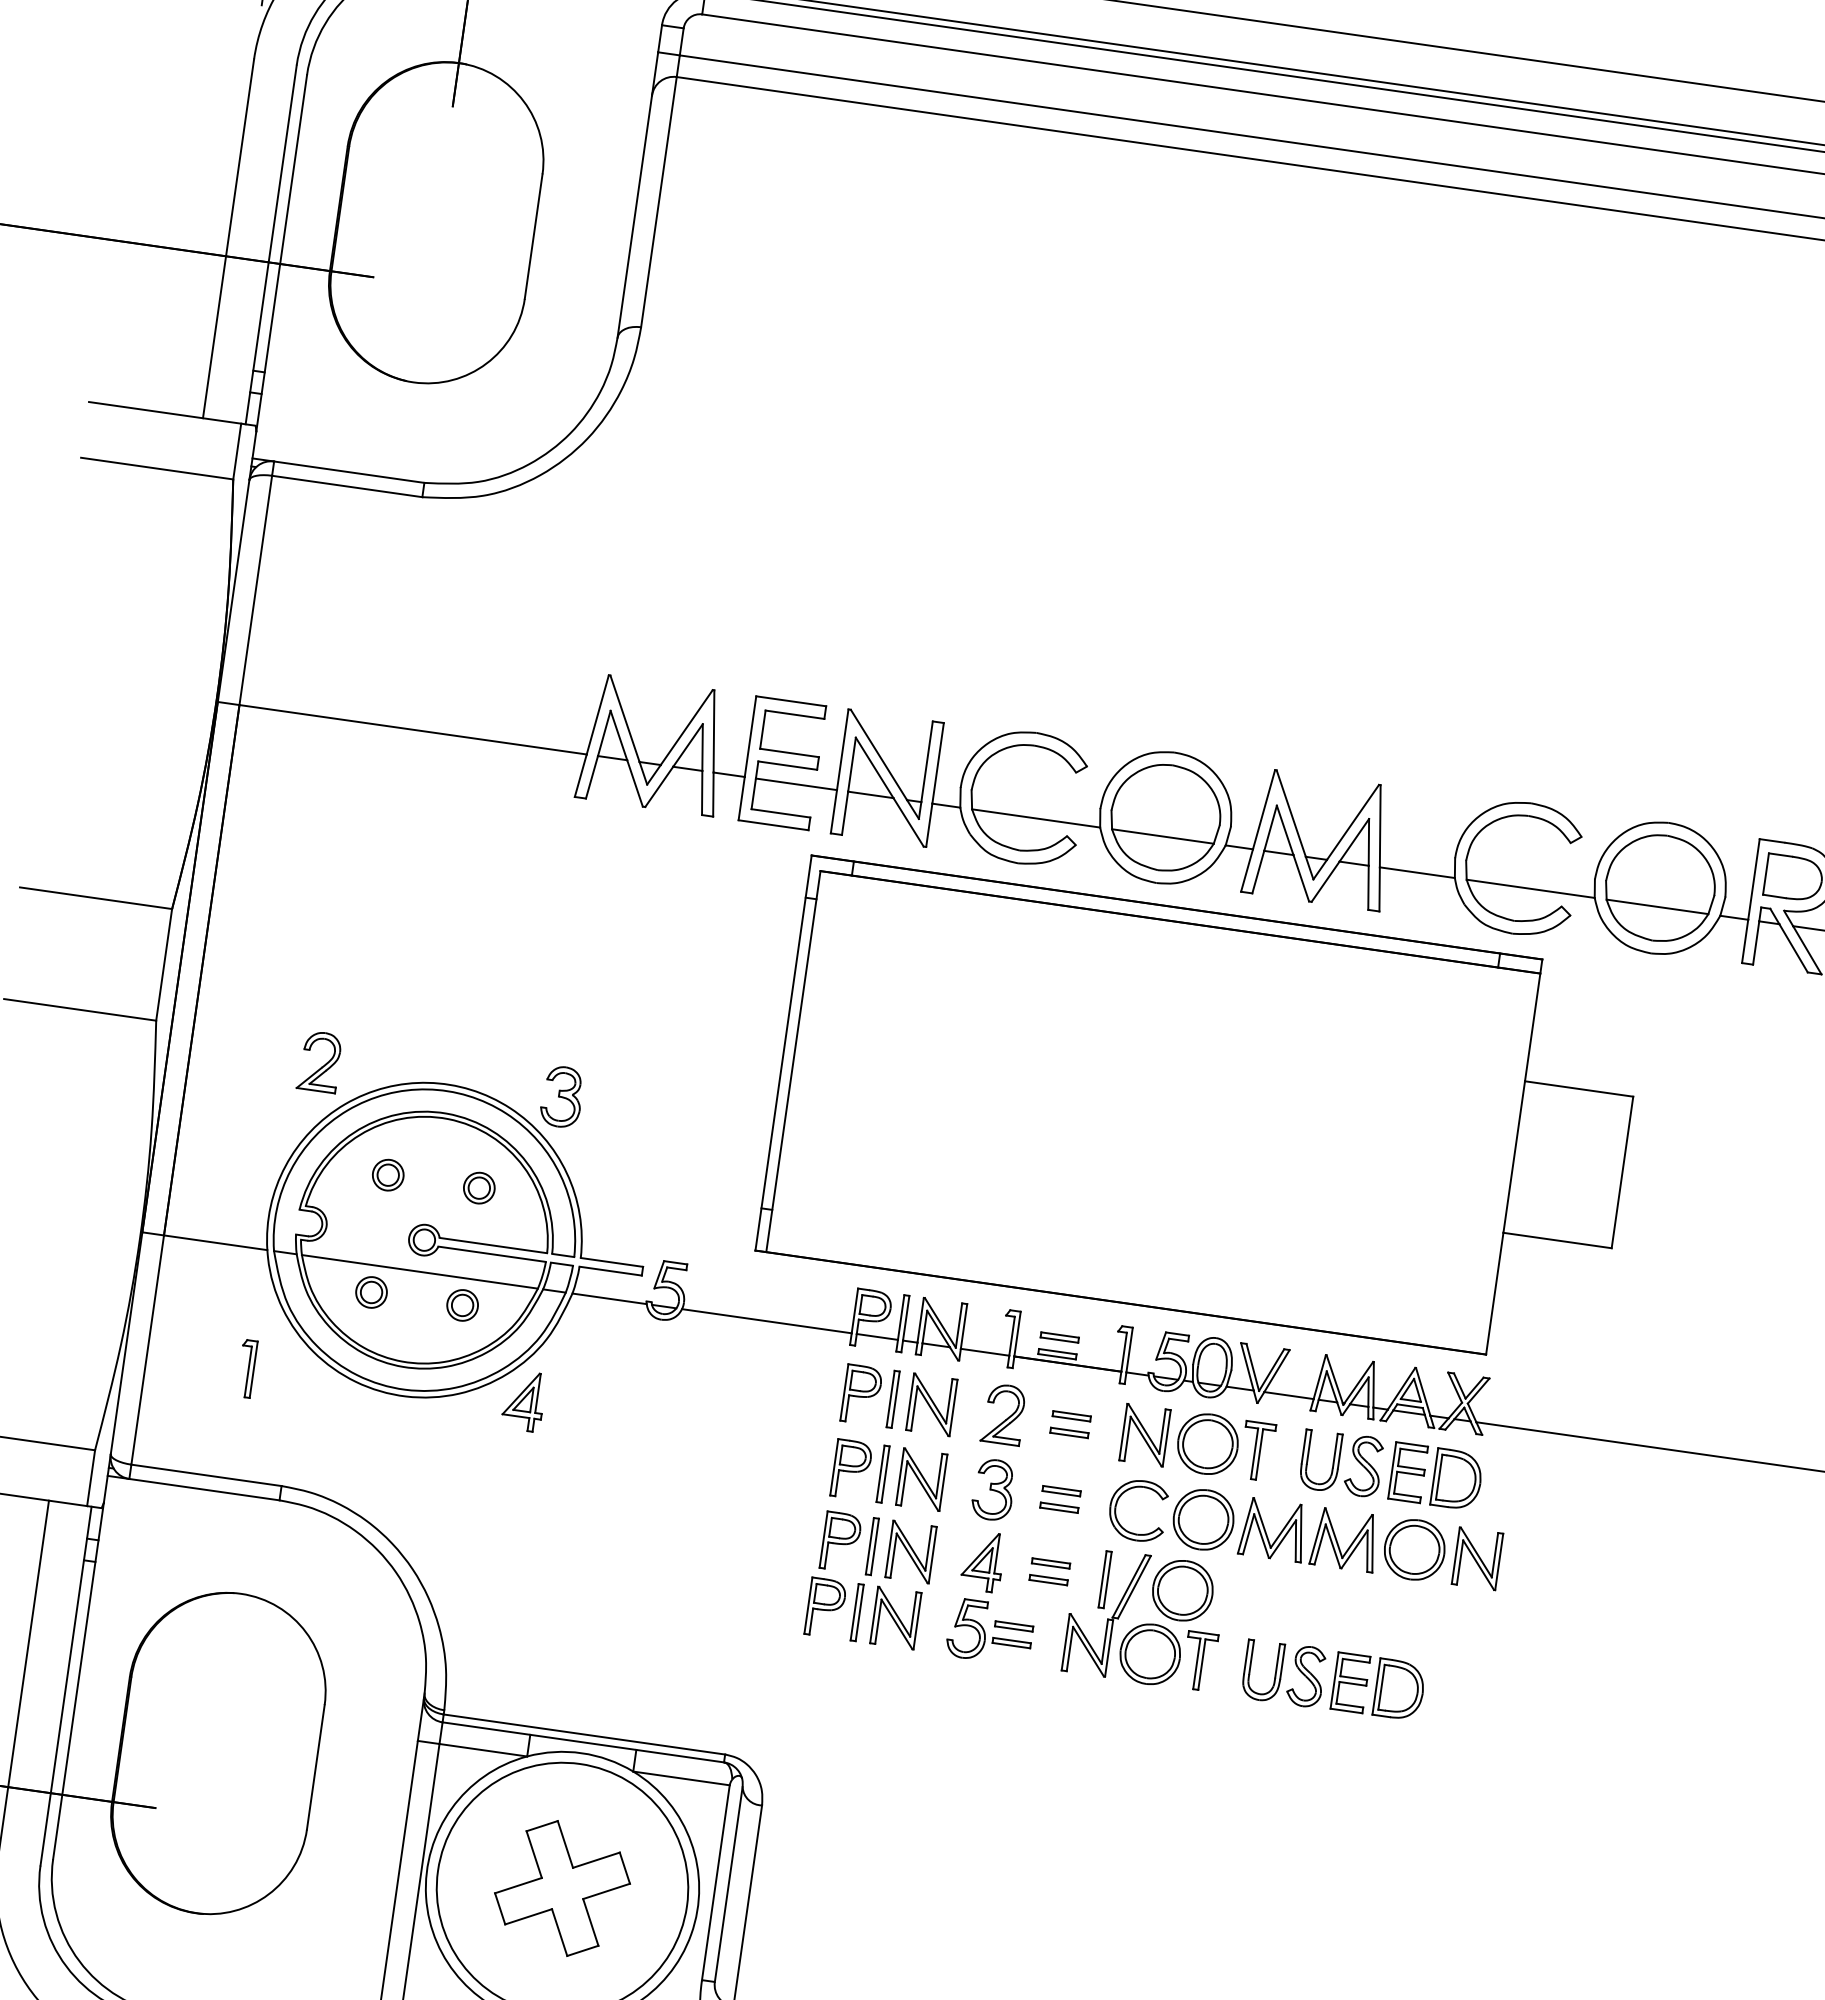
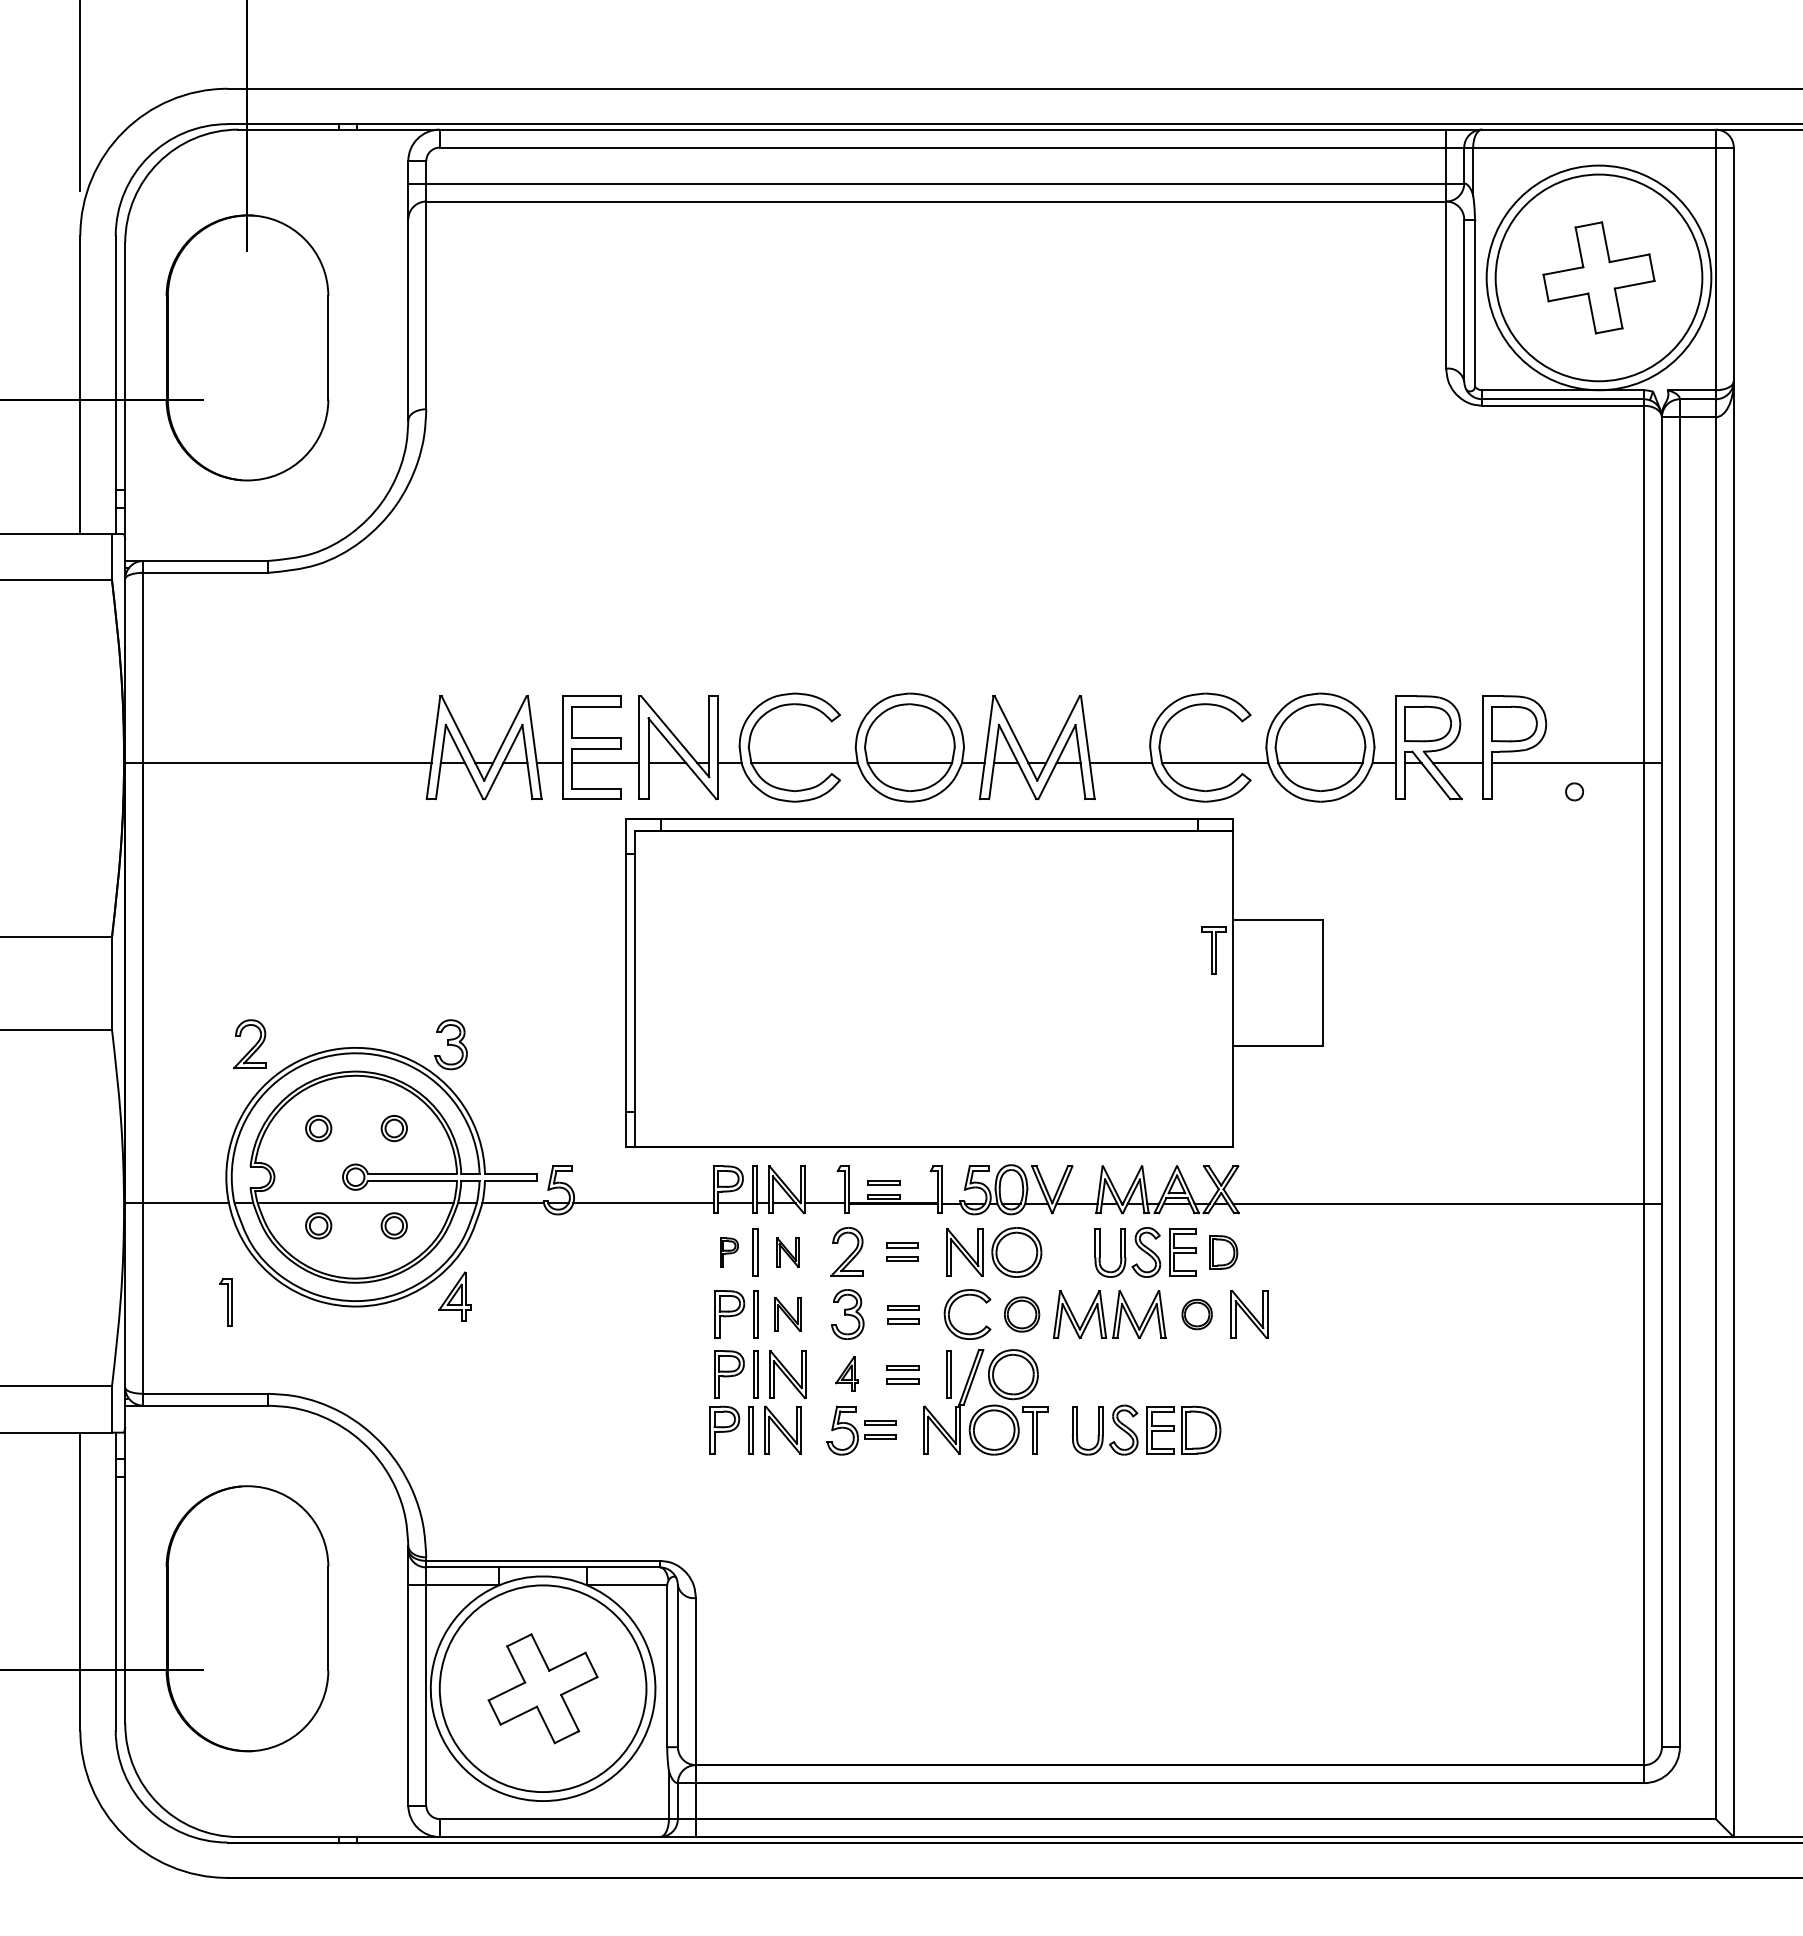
part: (861, 1394) -> (729, 1252), size x0.6
part: (931, 1404) -> (787, 1252), size x0.6
part: (1256, 1451) -> (1213, 950), moved
part: (921, 1479) -> (787, 1314), size x0.7
part: (1456, 1479) -> (1223, 1252), size x0.7
part: (1202, 1519) -> (1021, 1314), size x0.7
part: (1413, 1549) -> (1196, 1314), size x0.6
part: (981, 1560) -> (846, 1373), size x0.7

